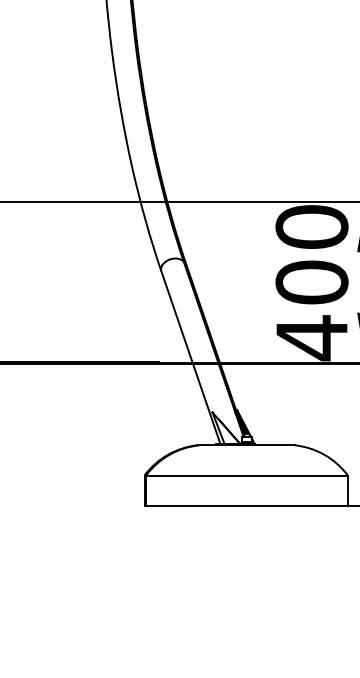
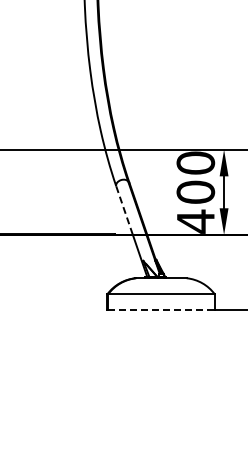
line: (176, 316) -> (124, 210), solid -> dashed
line: (246, 506) -> (161, 310), solid -> dashed

